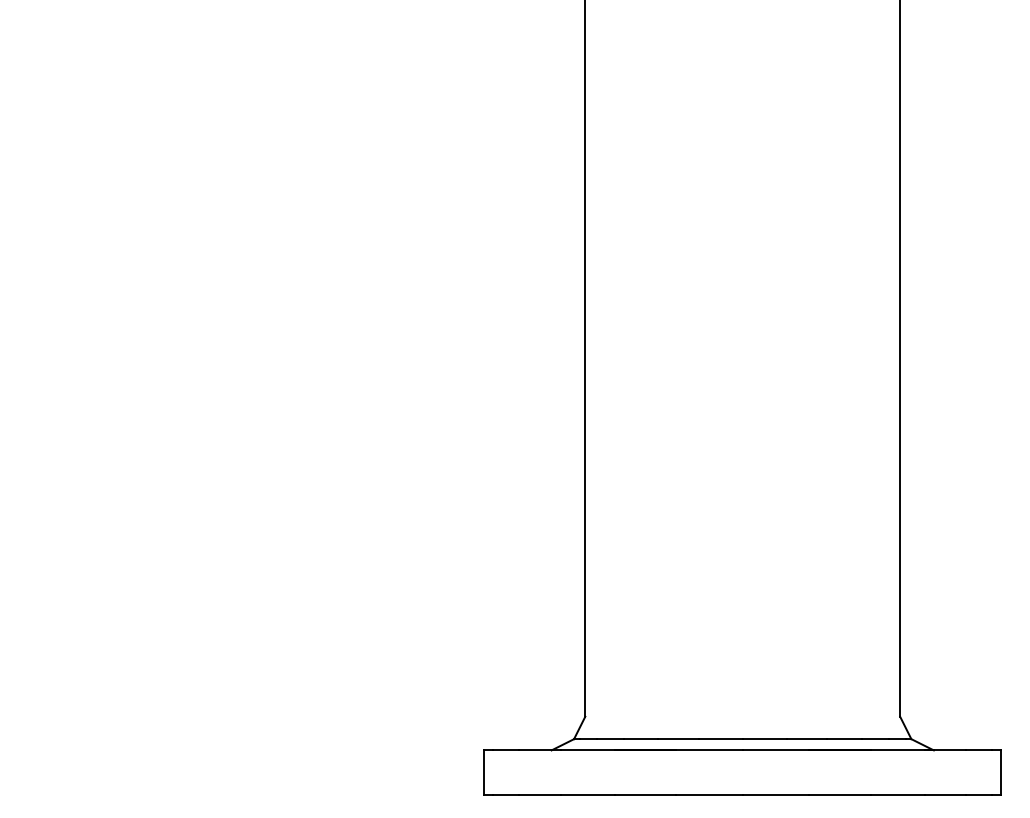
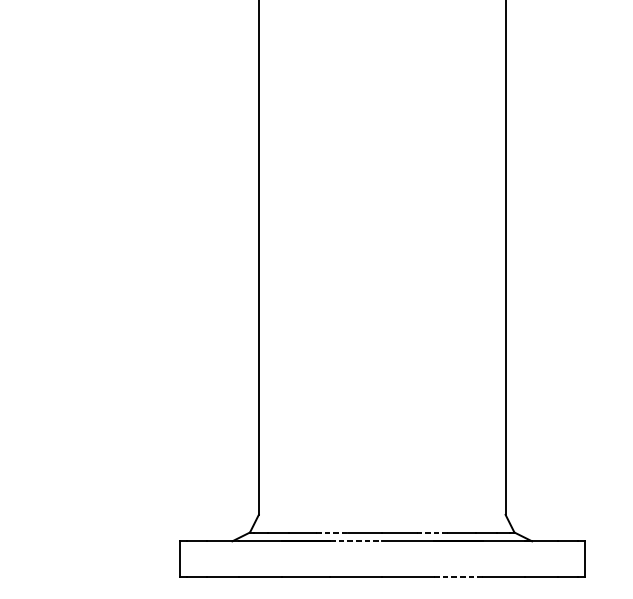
line: (679, 739) -> (332, 532), solid -> dashed
line: (807, 739) -> (433, 532), solid -> dashed
line: (710, 750) -> (356, 541), solid -> dashed
line: (839, 795) -> (458, 576), solid -> dashed

